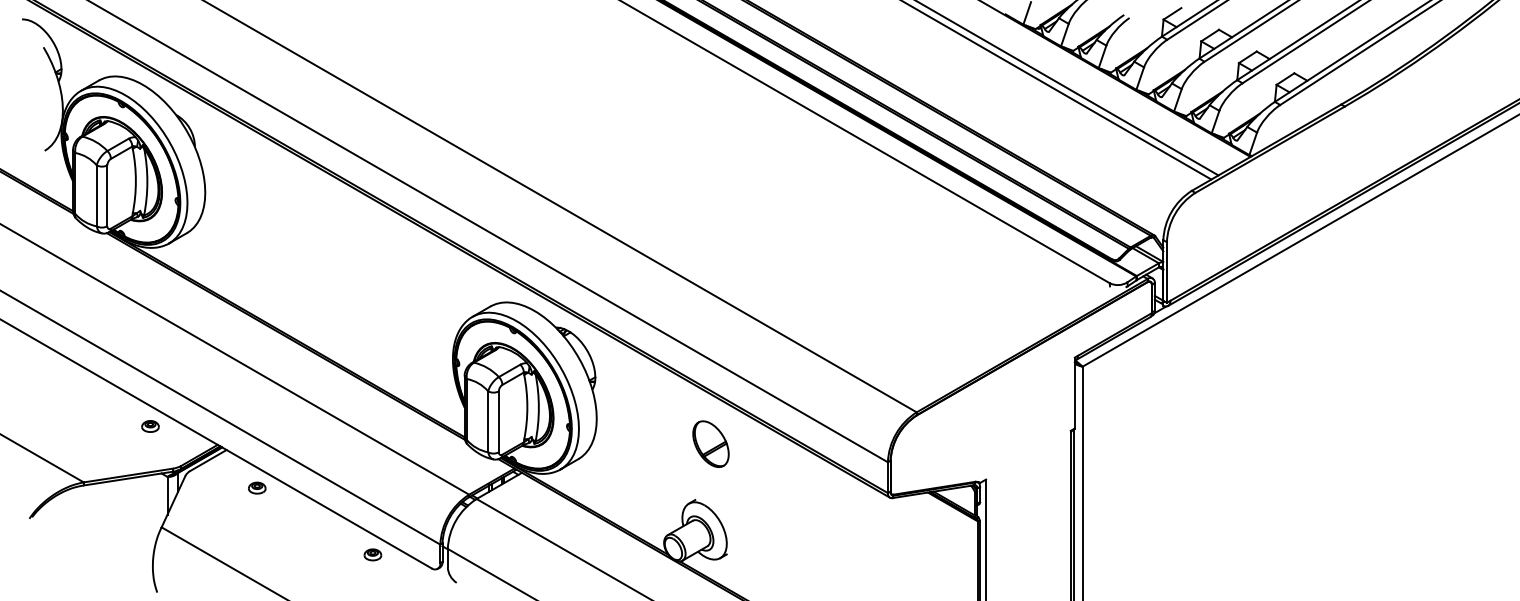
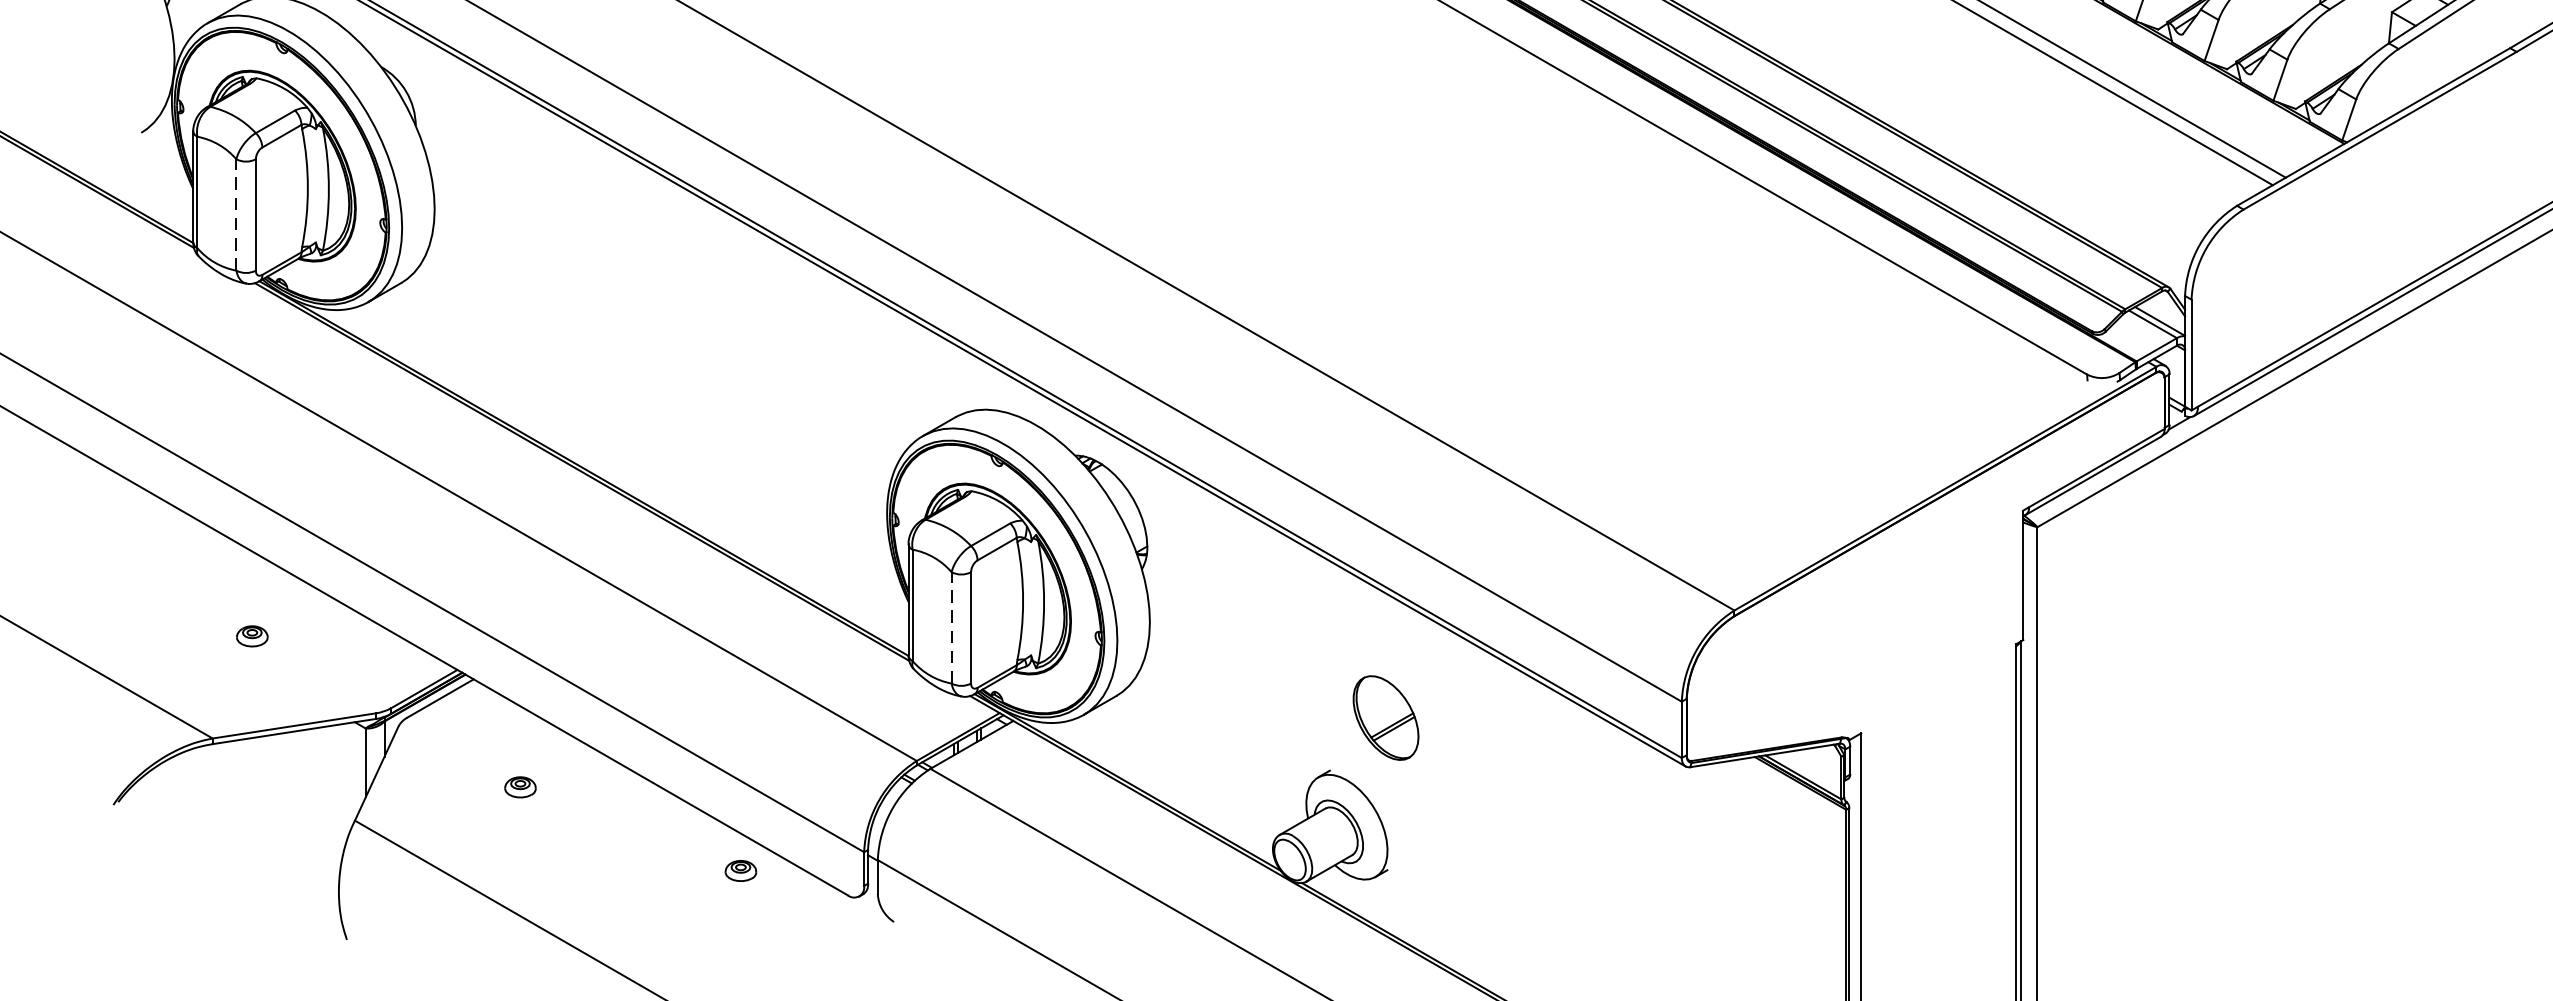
line: (96, 195) -> (235, 214), solid -> dashed
line: (488, 421) -> (952, 627), solid -> dashed
part: (150, 426) -> (252, 636), moved
part: (710, 443) -> (1385, 716), moved
part: (257, 487) -> (520, 786), moved

